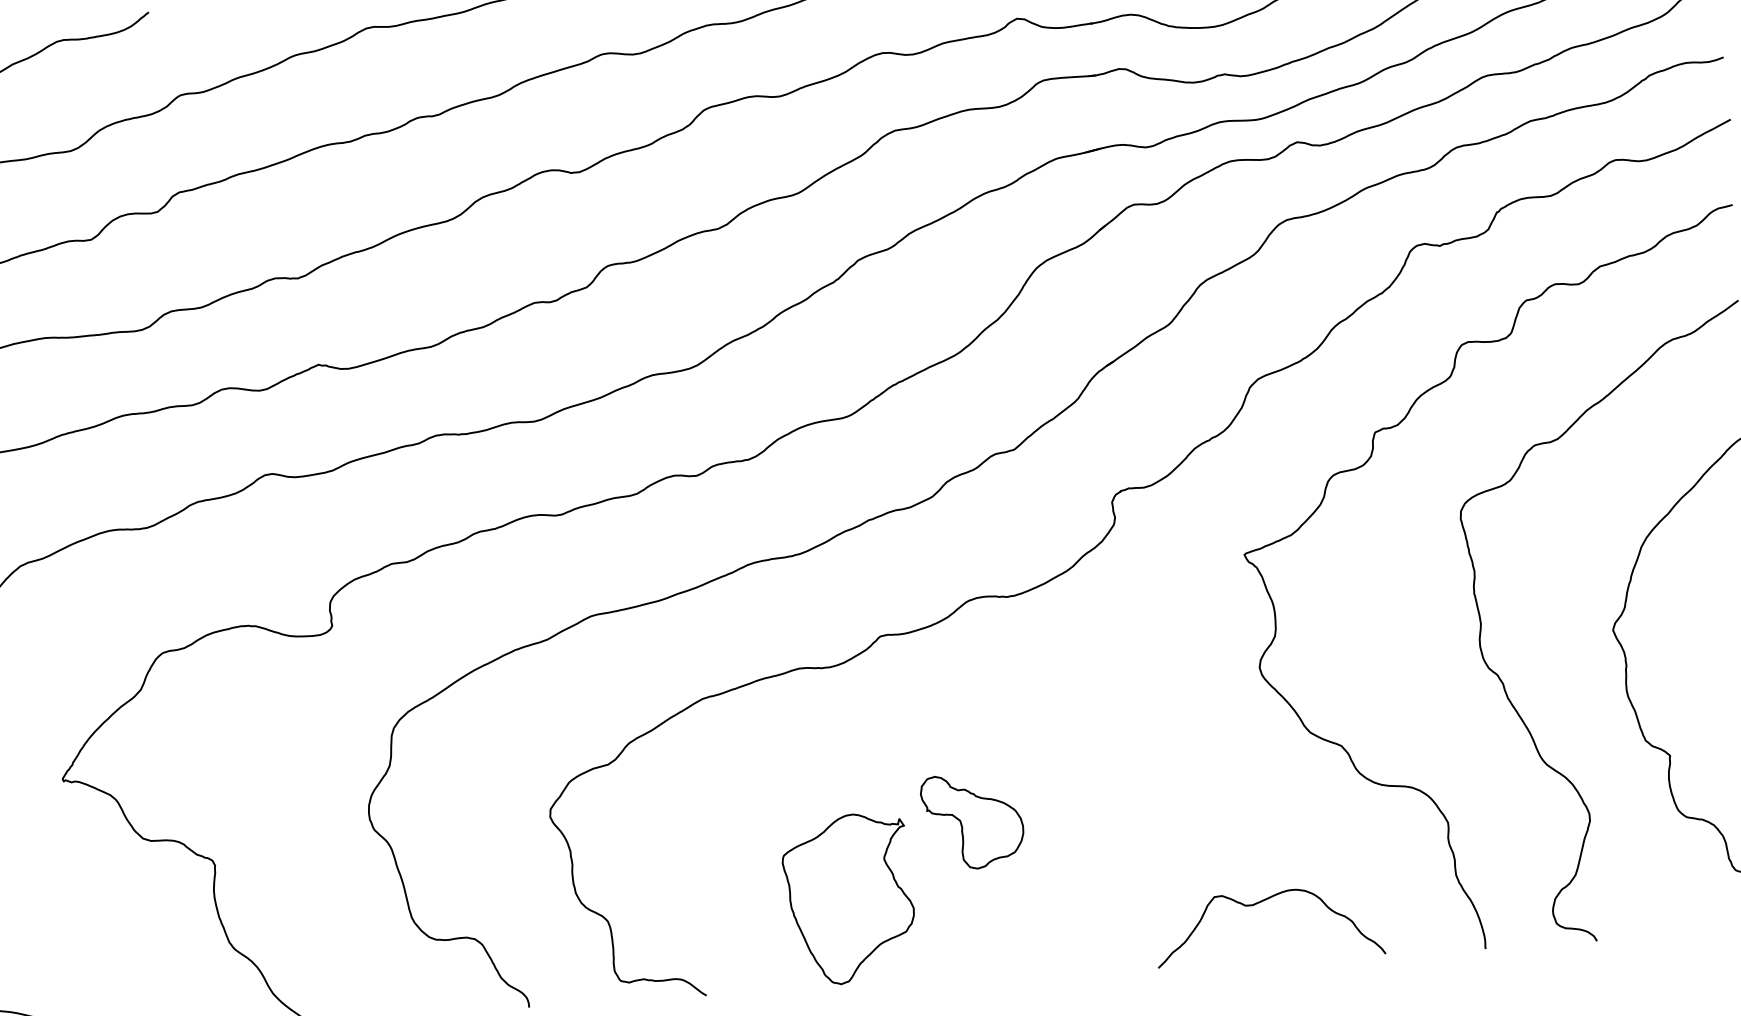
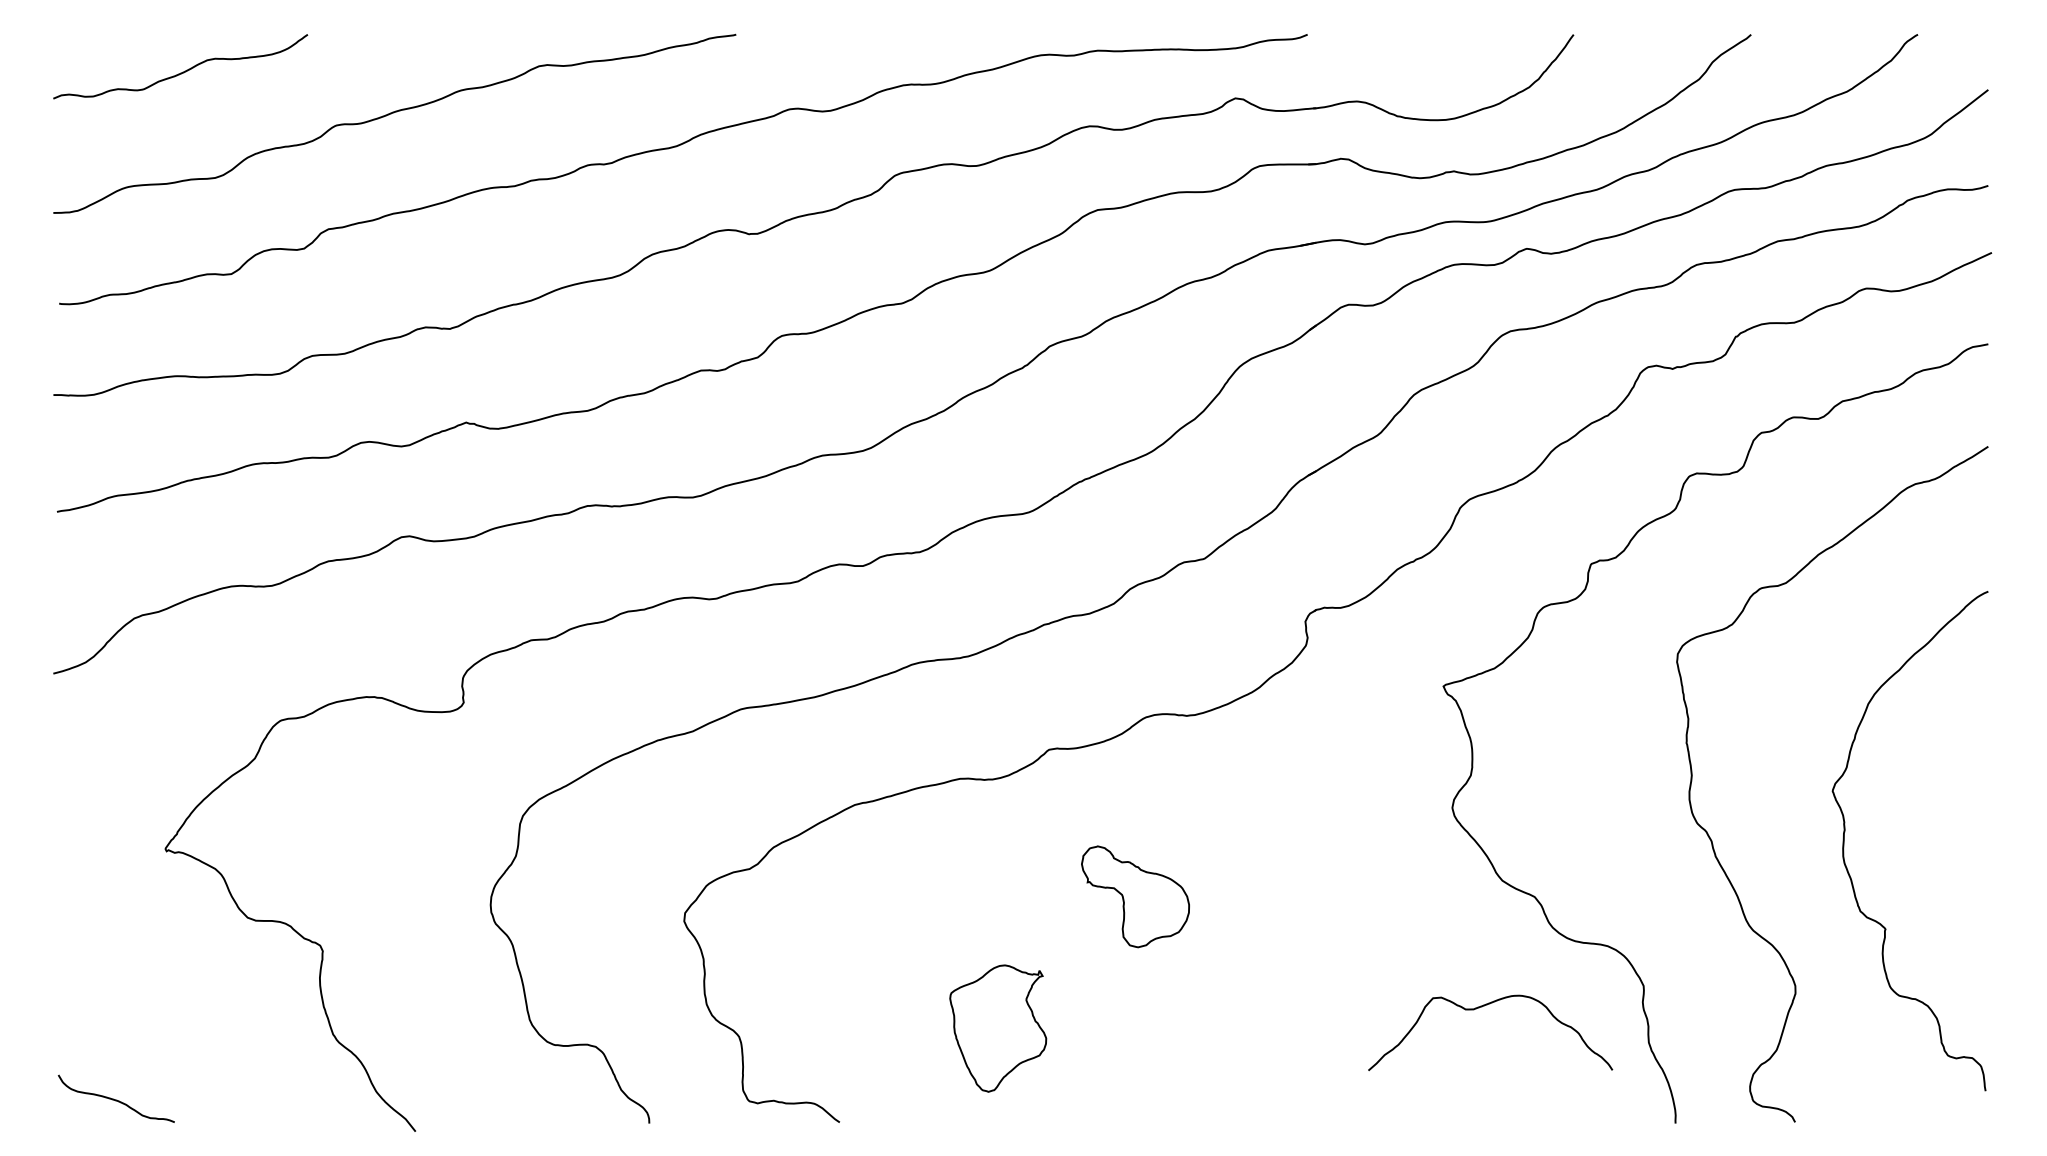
part: (972, 821) -> (1135, 896), moved
part: (848, 899) -> (997, 1028), size x0.7
curve: (1261, 902) -> (1482, 1007), moved

